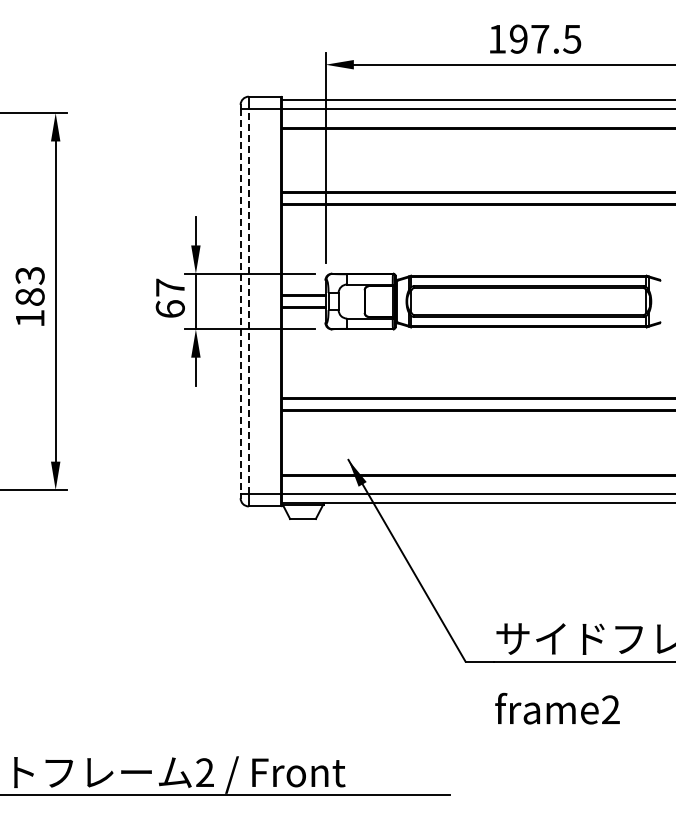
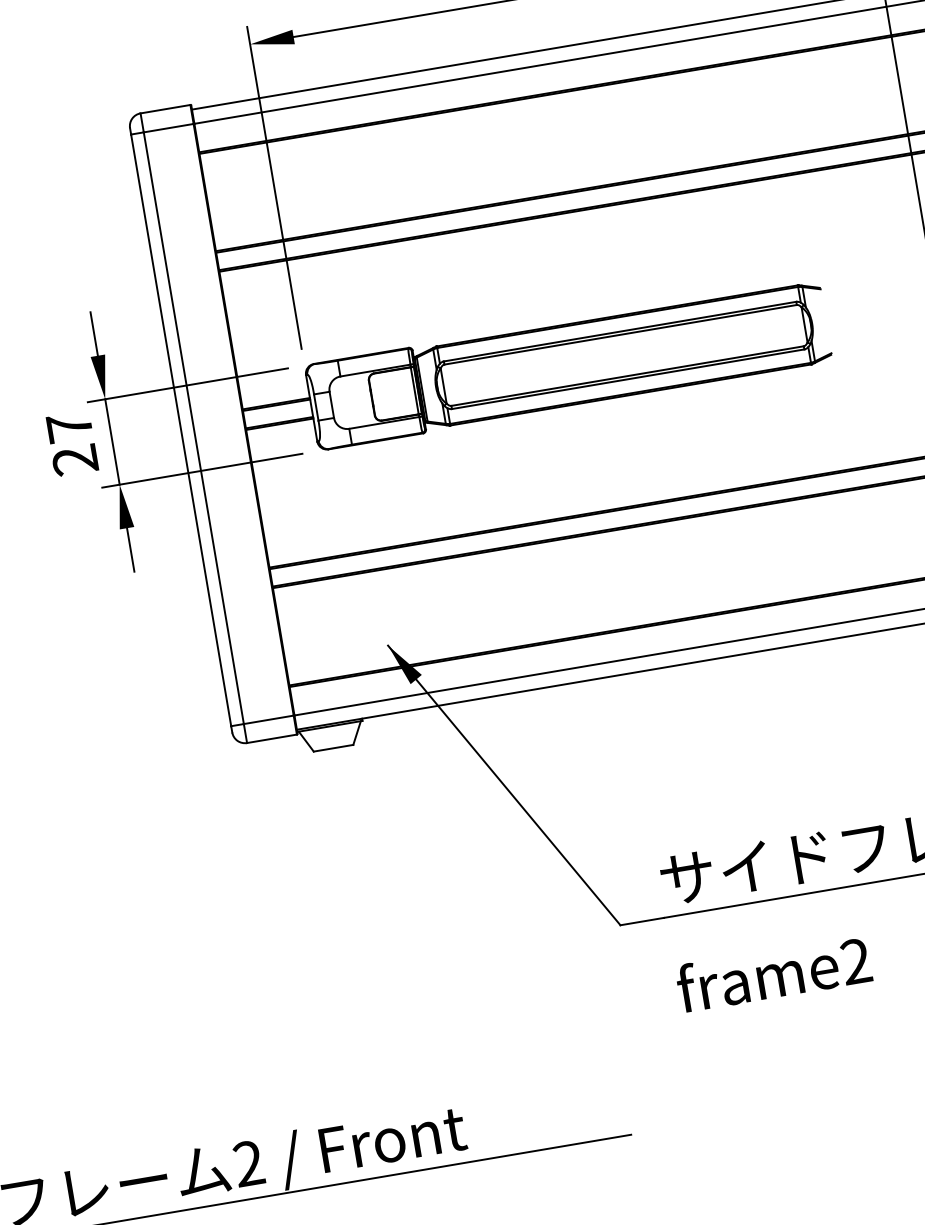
line: (240, 301) -> (180, 430), dashed -> solid
line: (248, 301) -> (193, 428), dashed -> solid
text: (169, 309) -> (73, 461), 67 -> 27

